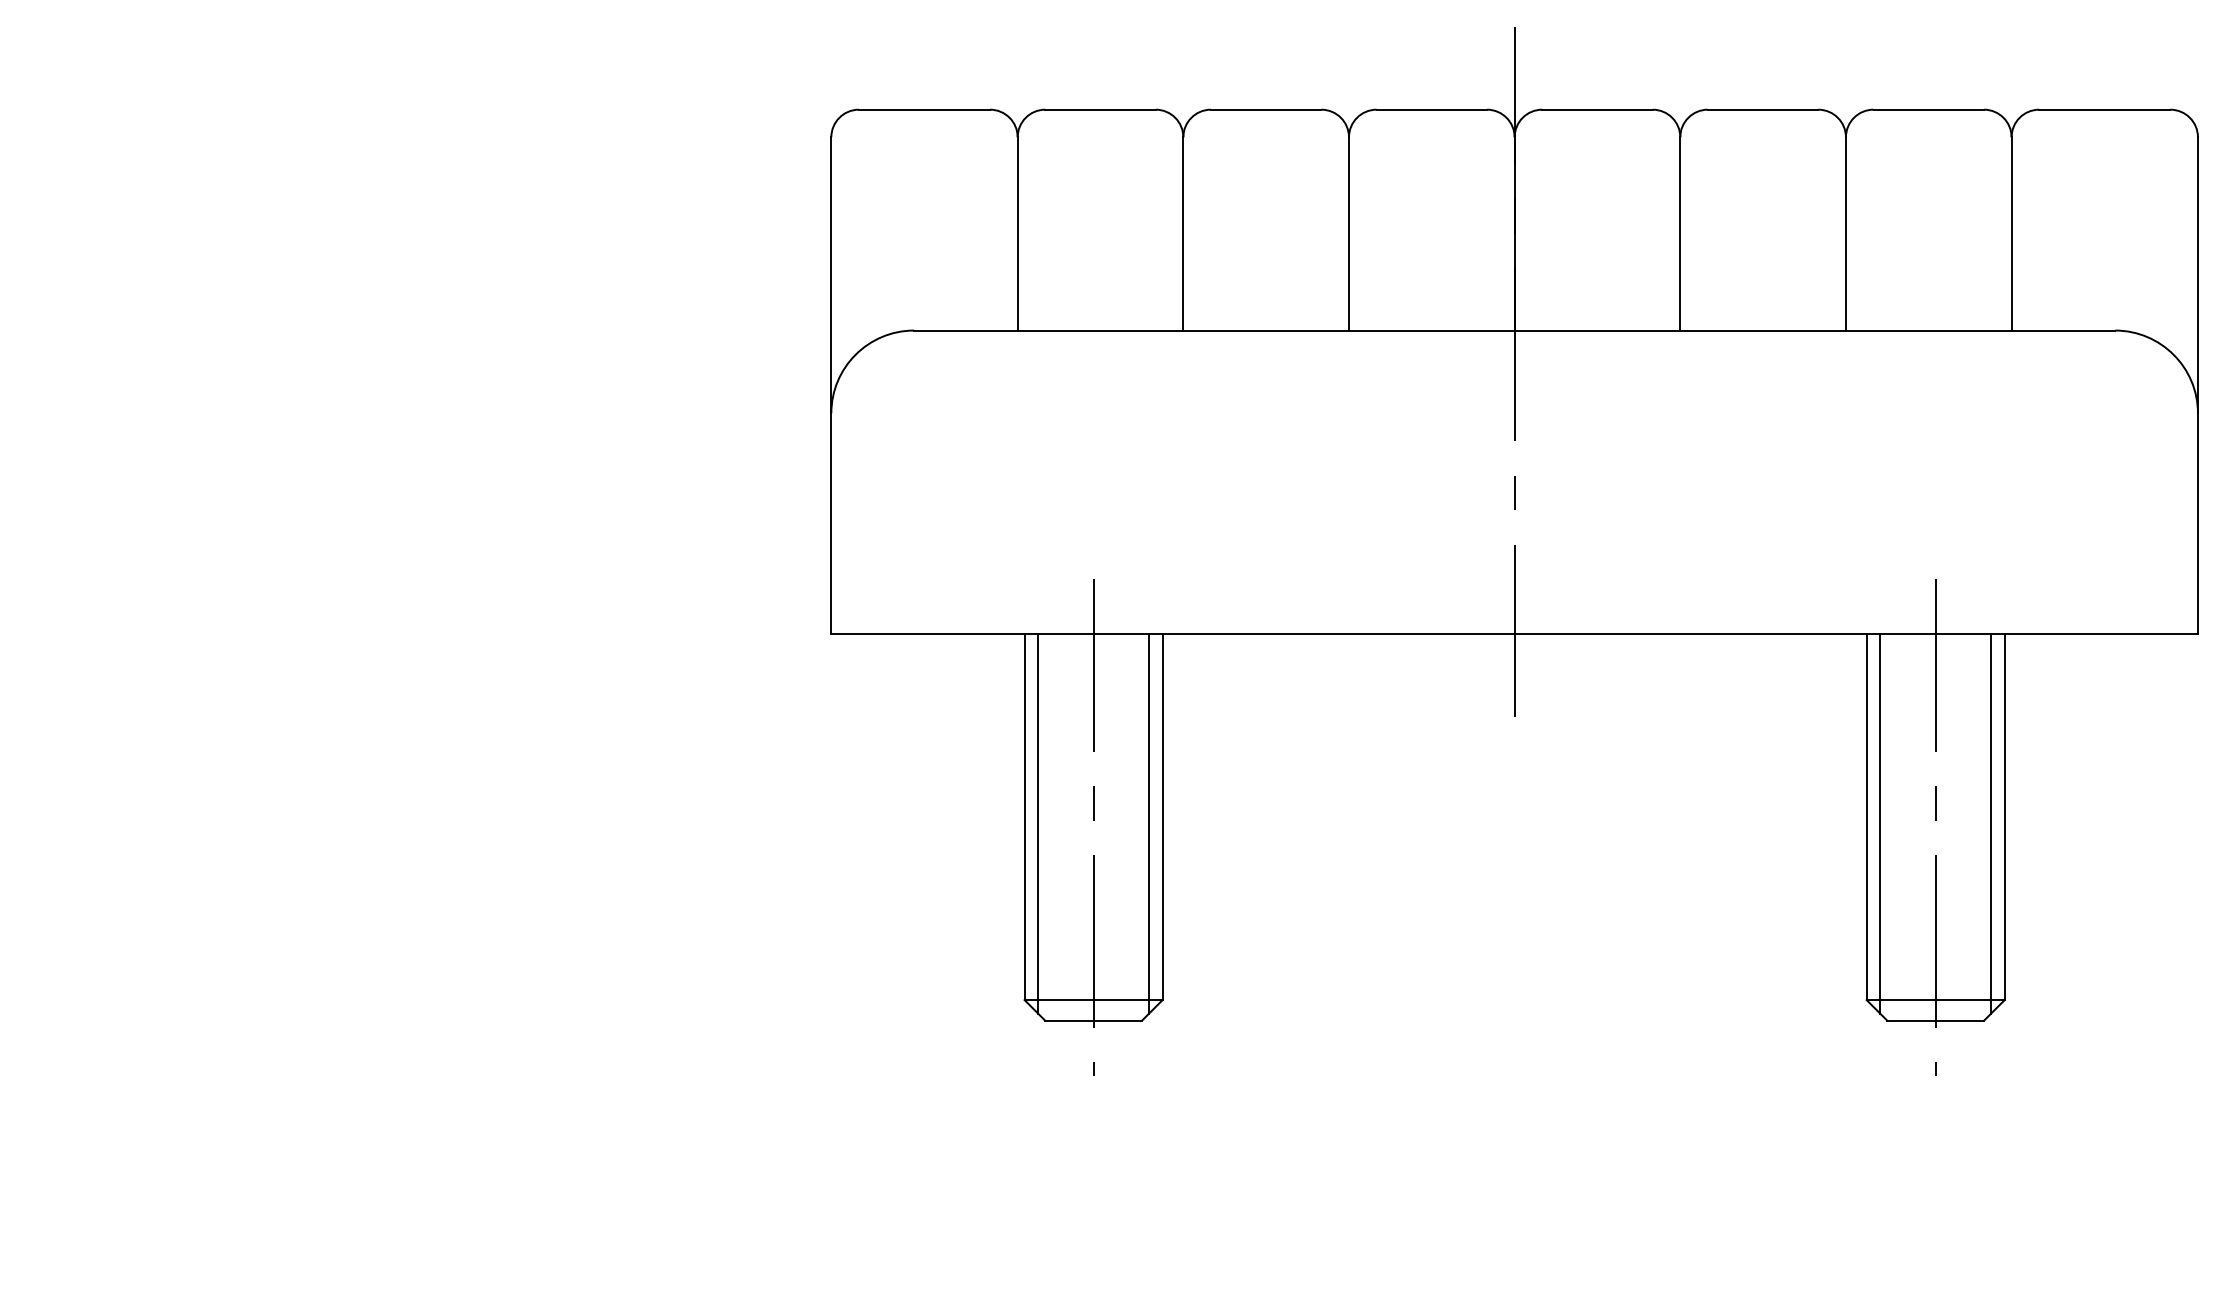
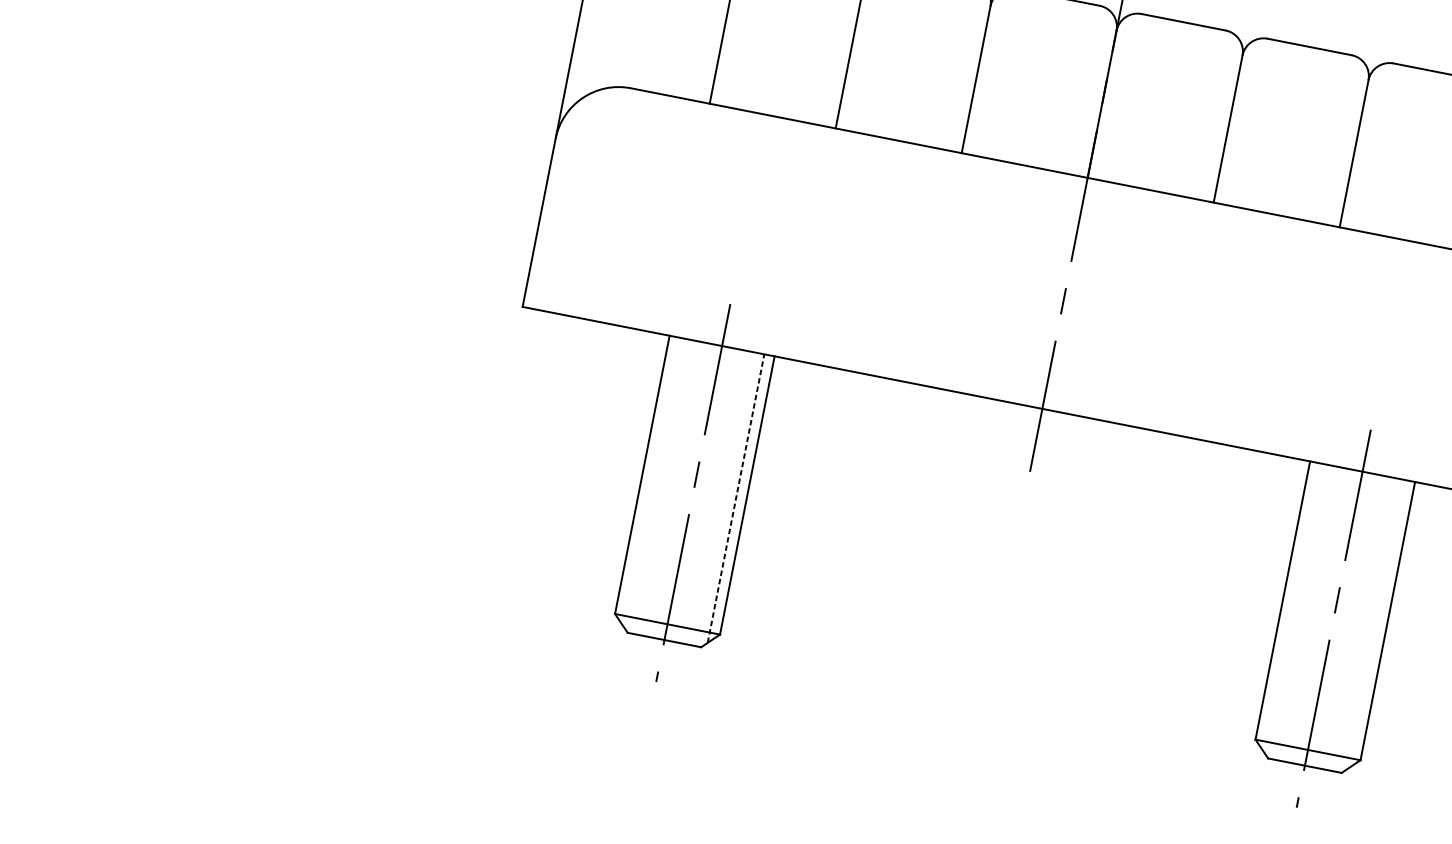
line: (1038, 823) -> (651, 481), removed
line: (1149, 823) -> (736, 498), solid -> dashed
line: (1880, 823) -> (1292, 607), removed
line: (1991, 823) -> (1376, 623), removed

